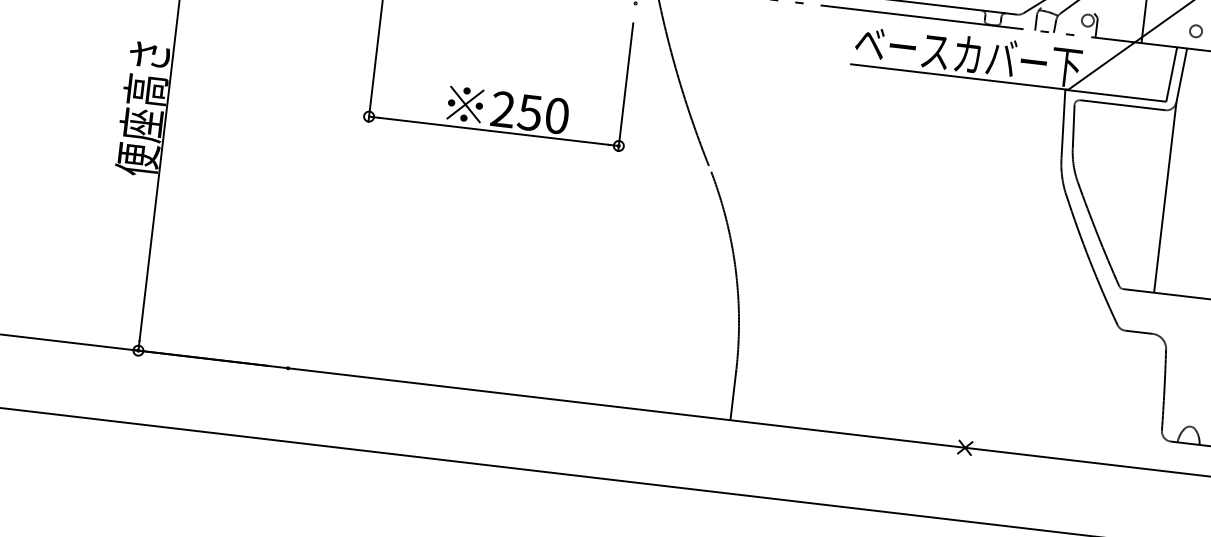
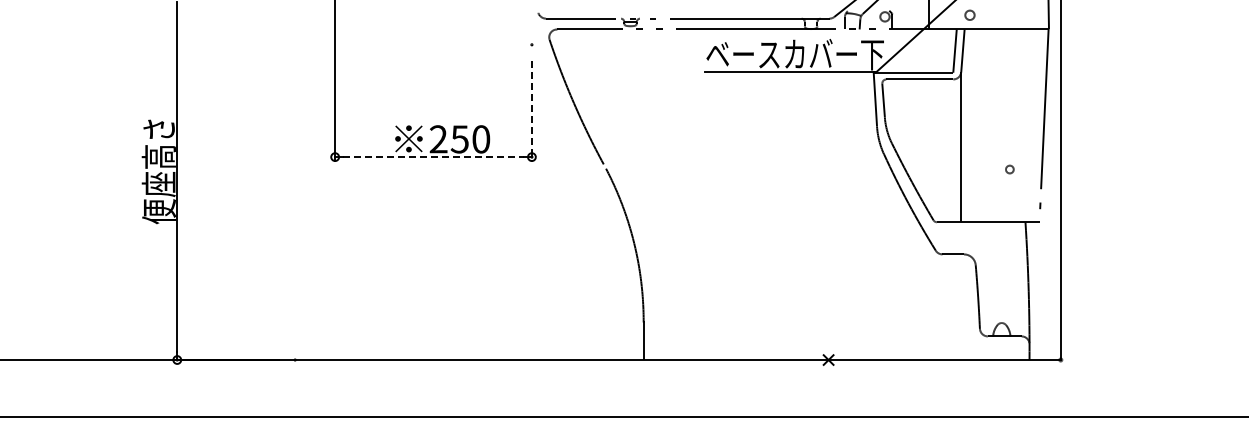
line: (625, 88) -> (531, 111), solid -> dashed
line: (493, 131) -> (433, 157), solid -> dashed

